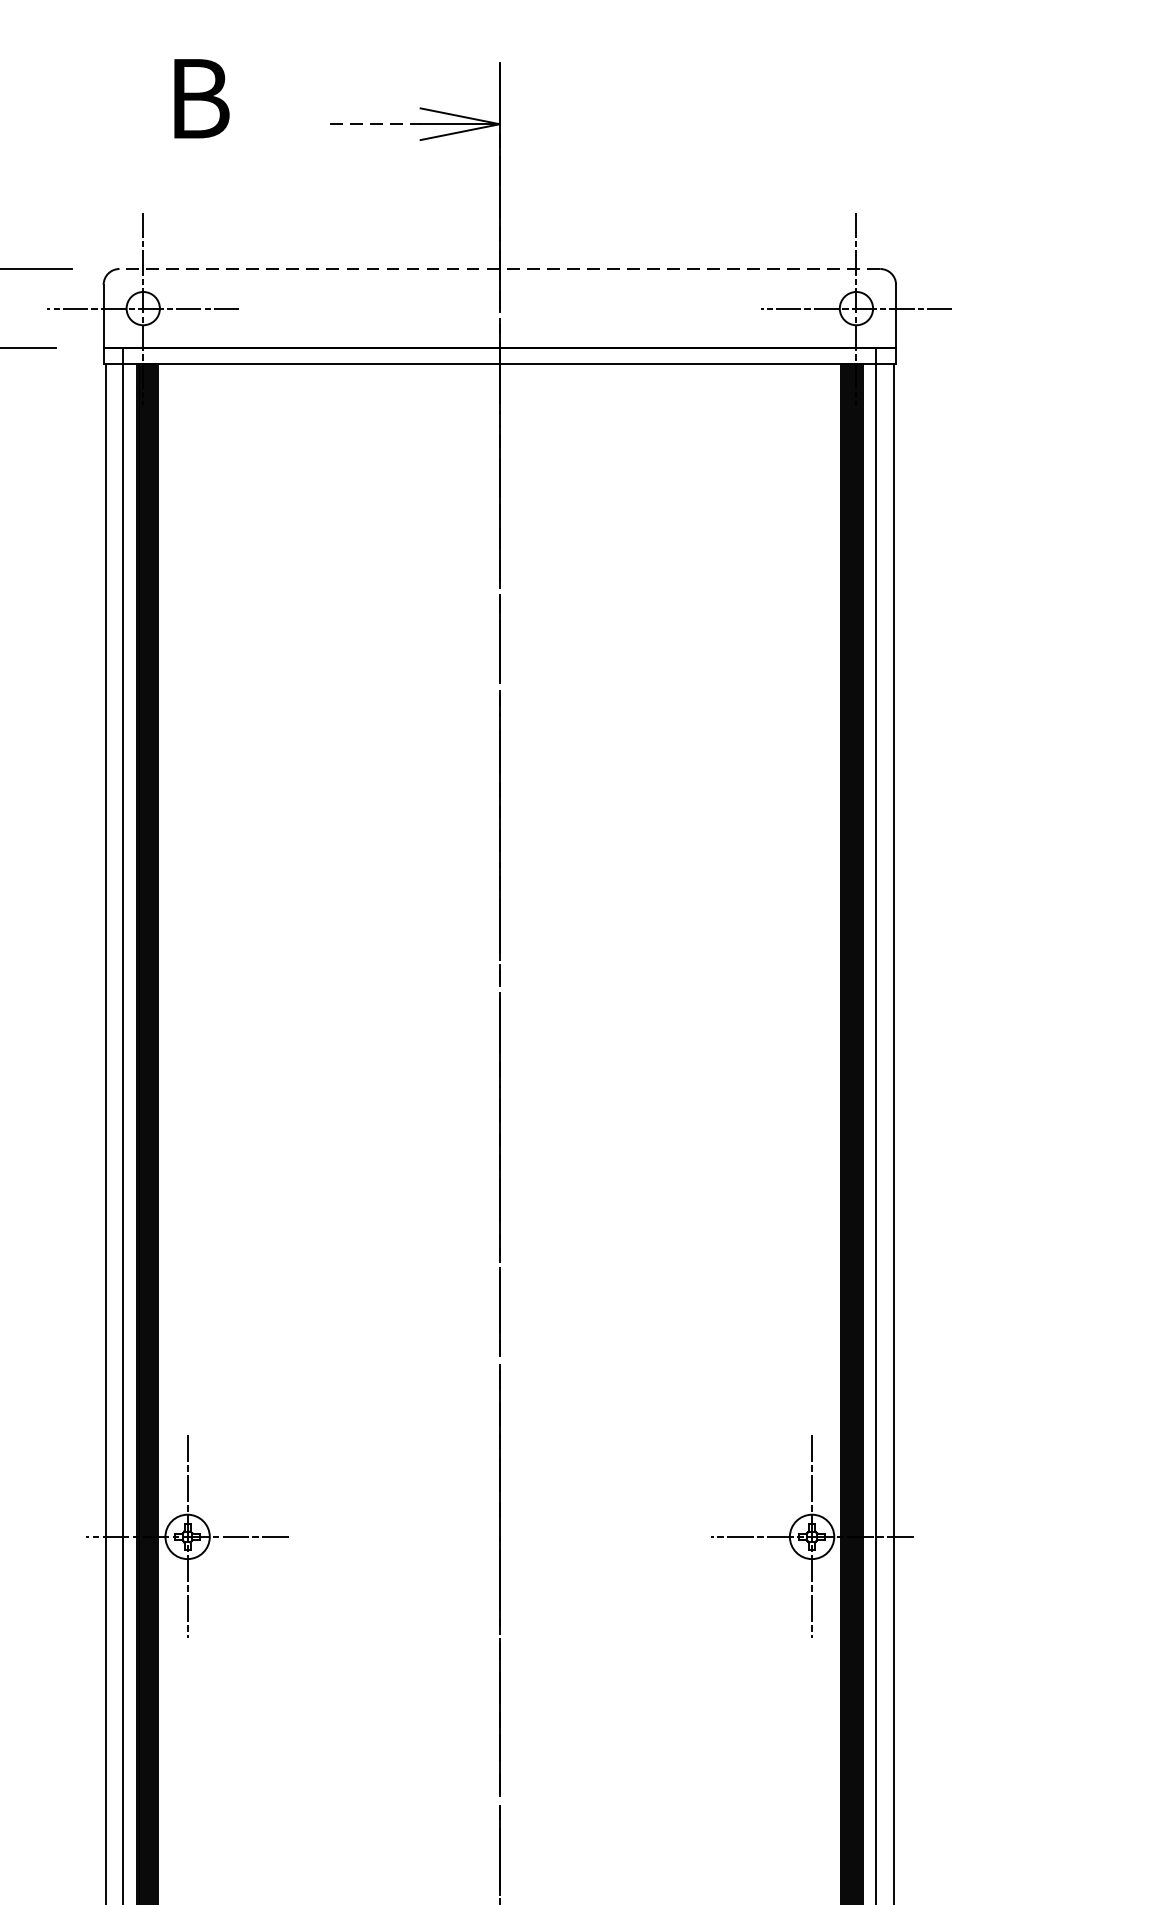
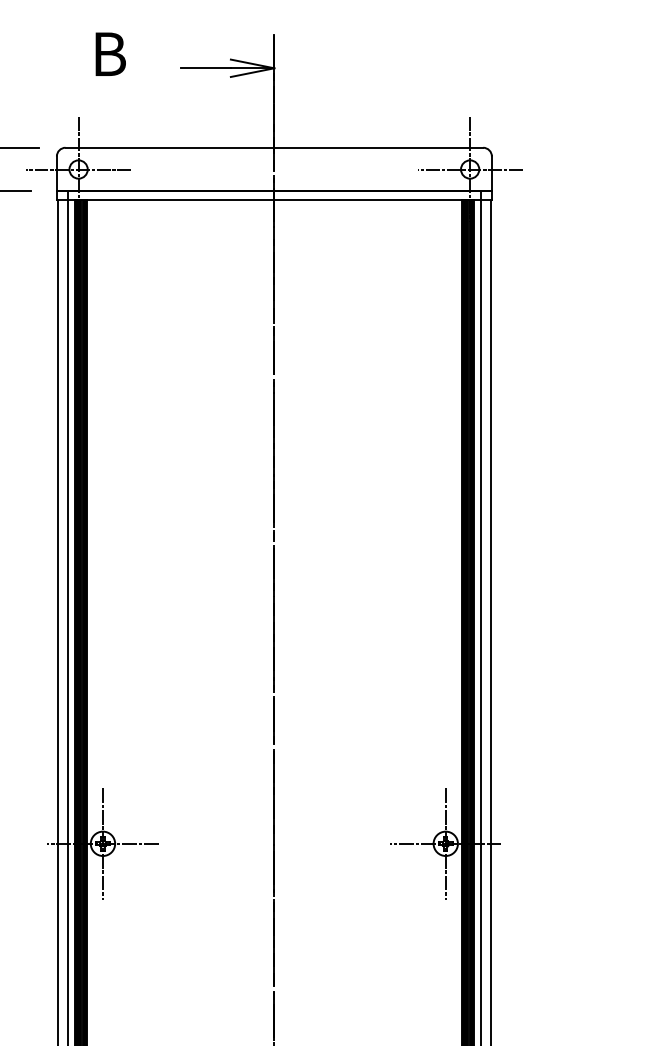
line: (376, 124) -> (206, 68), dashed -> solid
line: (500, 268) -> (274, 147), dashed -> solid

